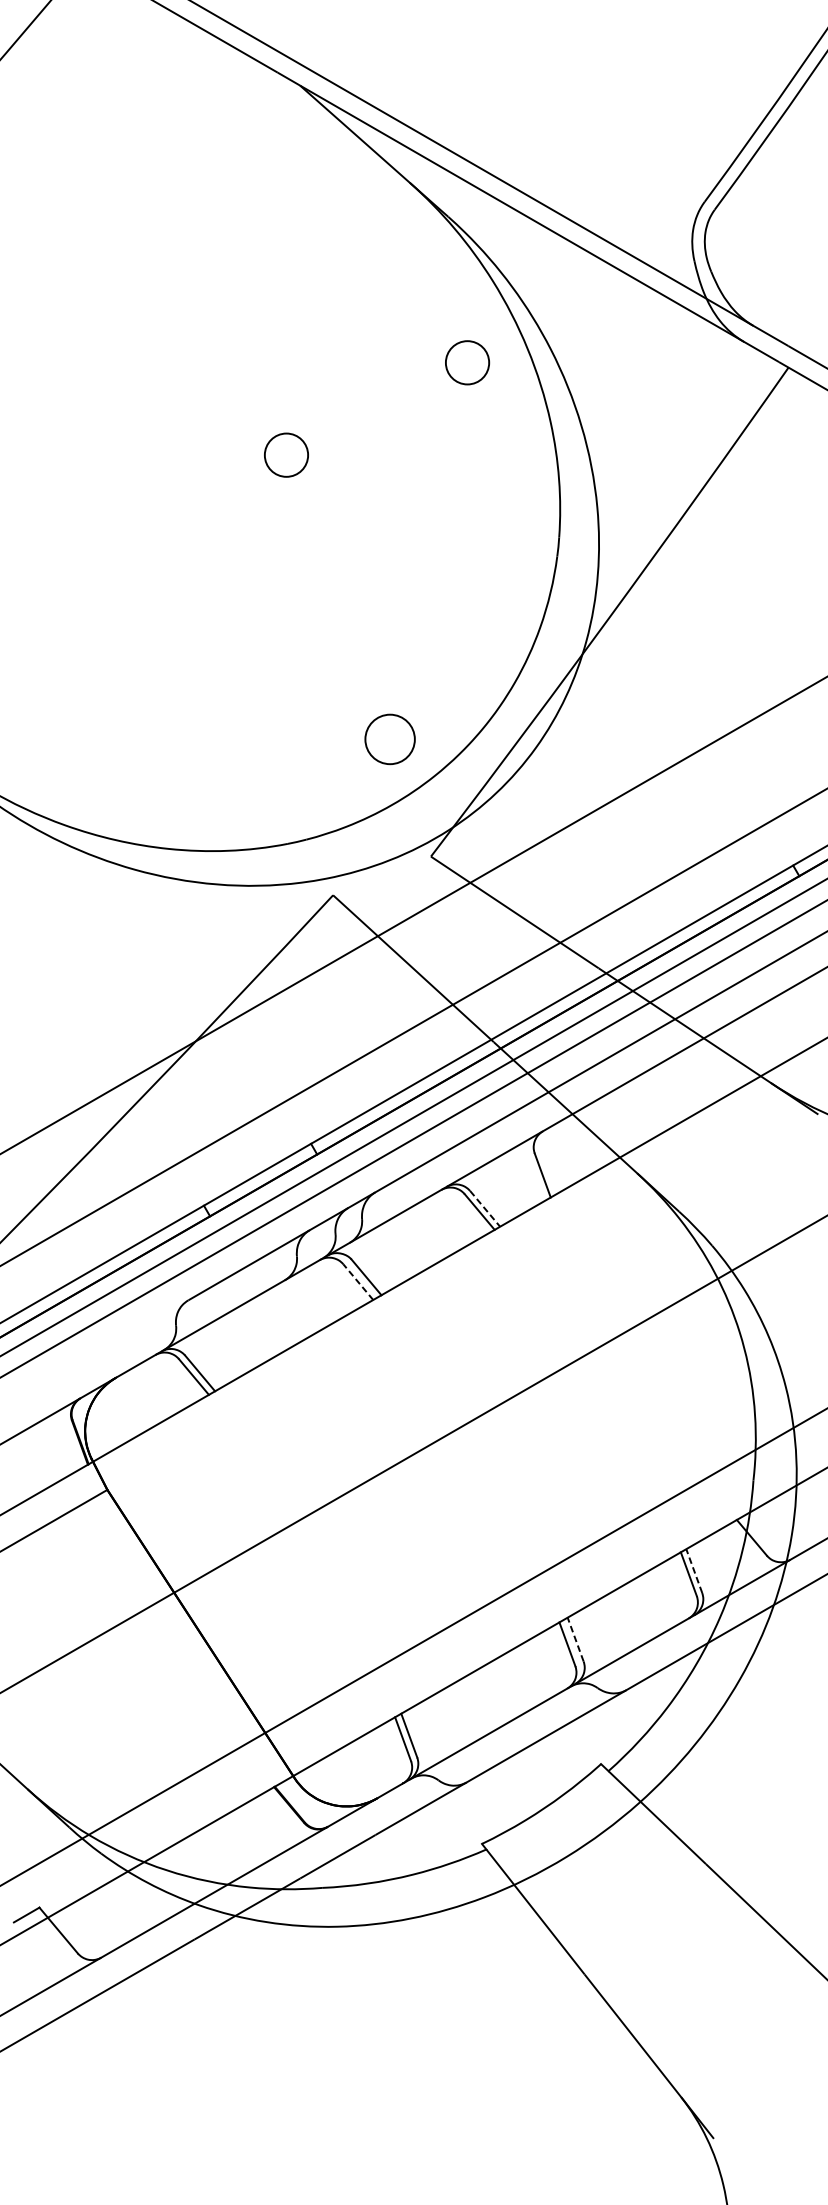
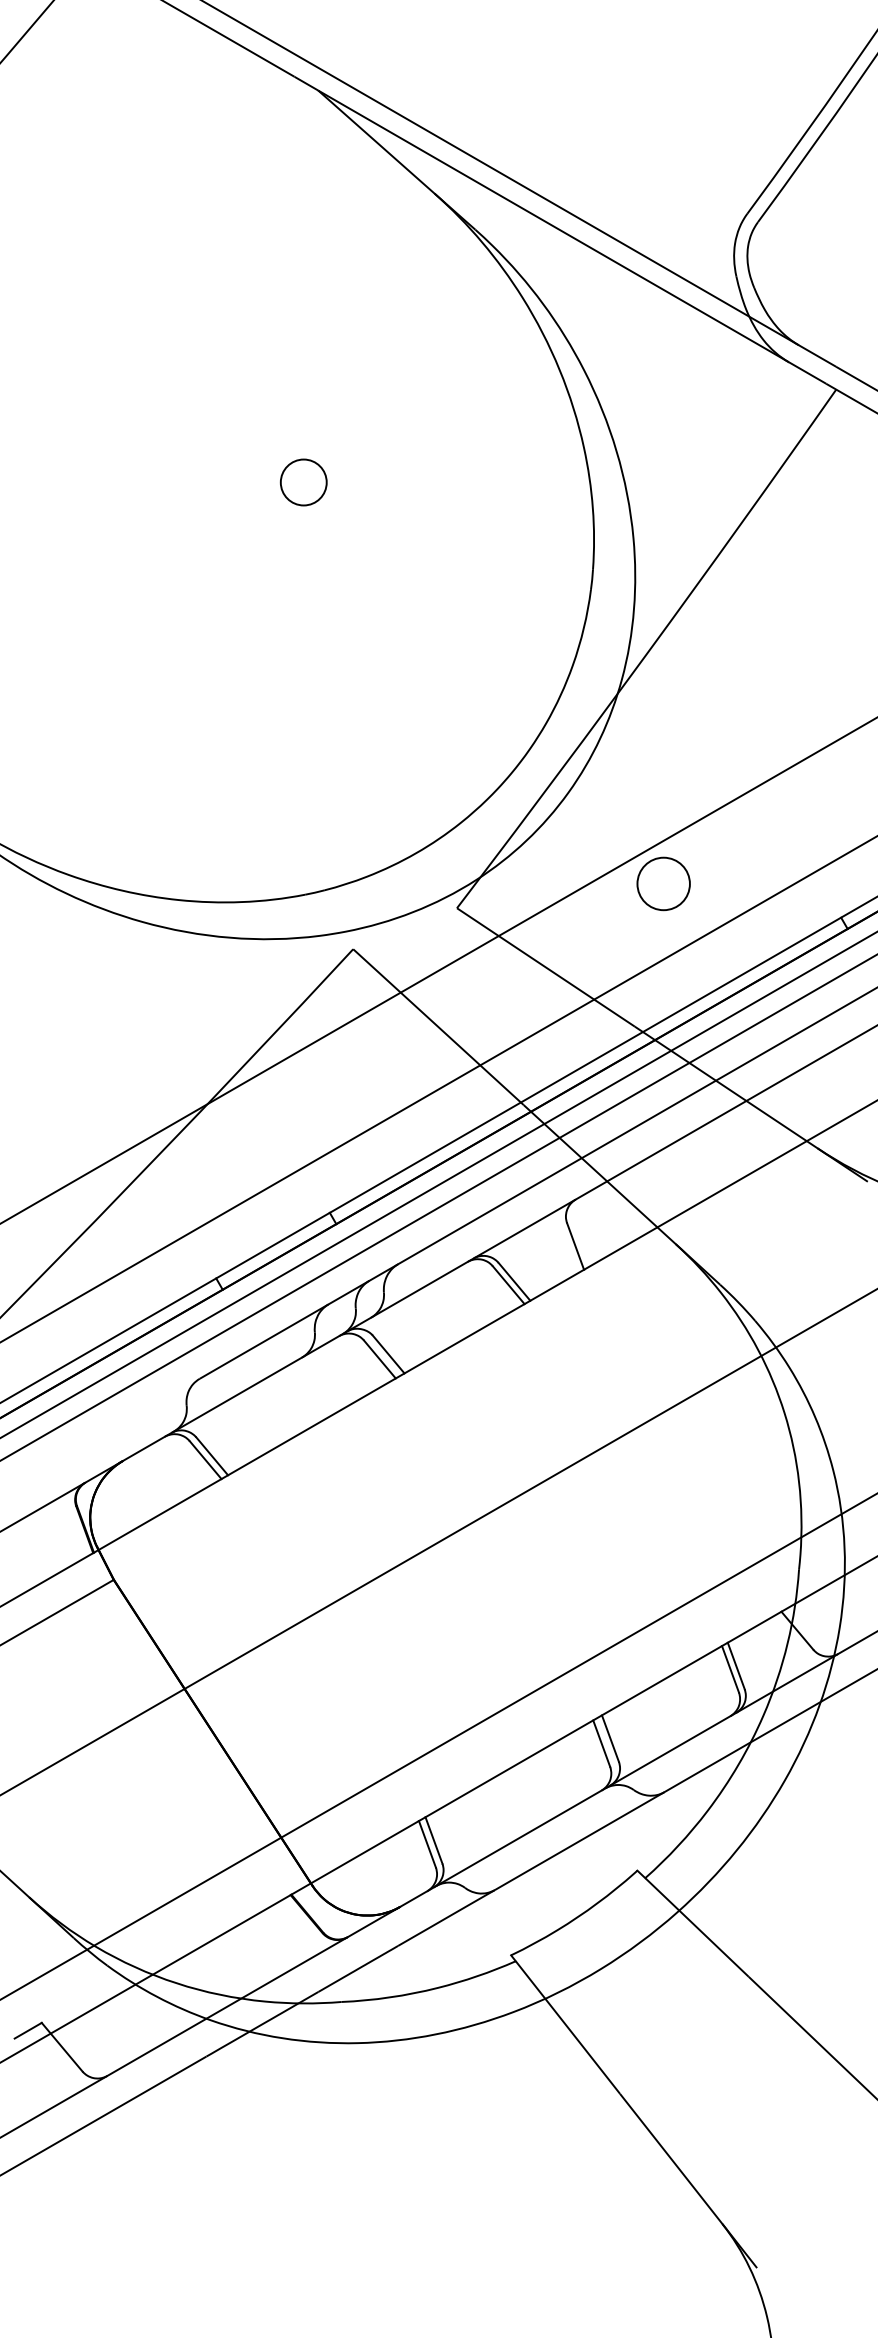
circle: (467, 362) -> (495, 384), removed
circle: (389, 739) -> (663, 883), moved
line: (485, 1208) -> (514, 1281), dashed -> solid
line: (357, 1282) -> (379, 1359), dashed -> solid
line: (694, 1570) -> (736, 1665), dashed -> solid
line: (575, 1639) -> (610, 1738), dashed -> solid

